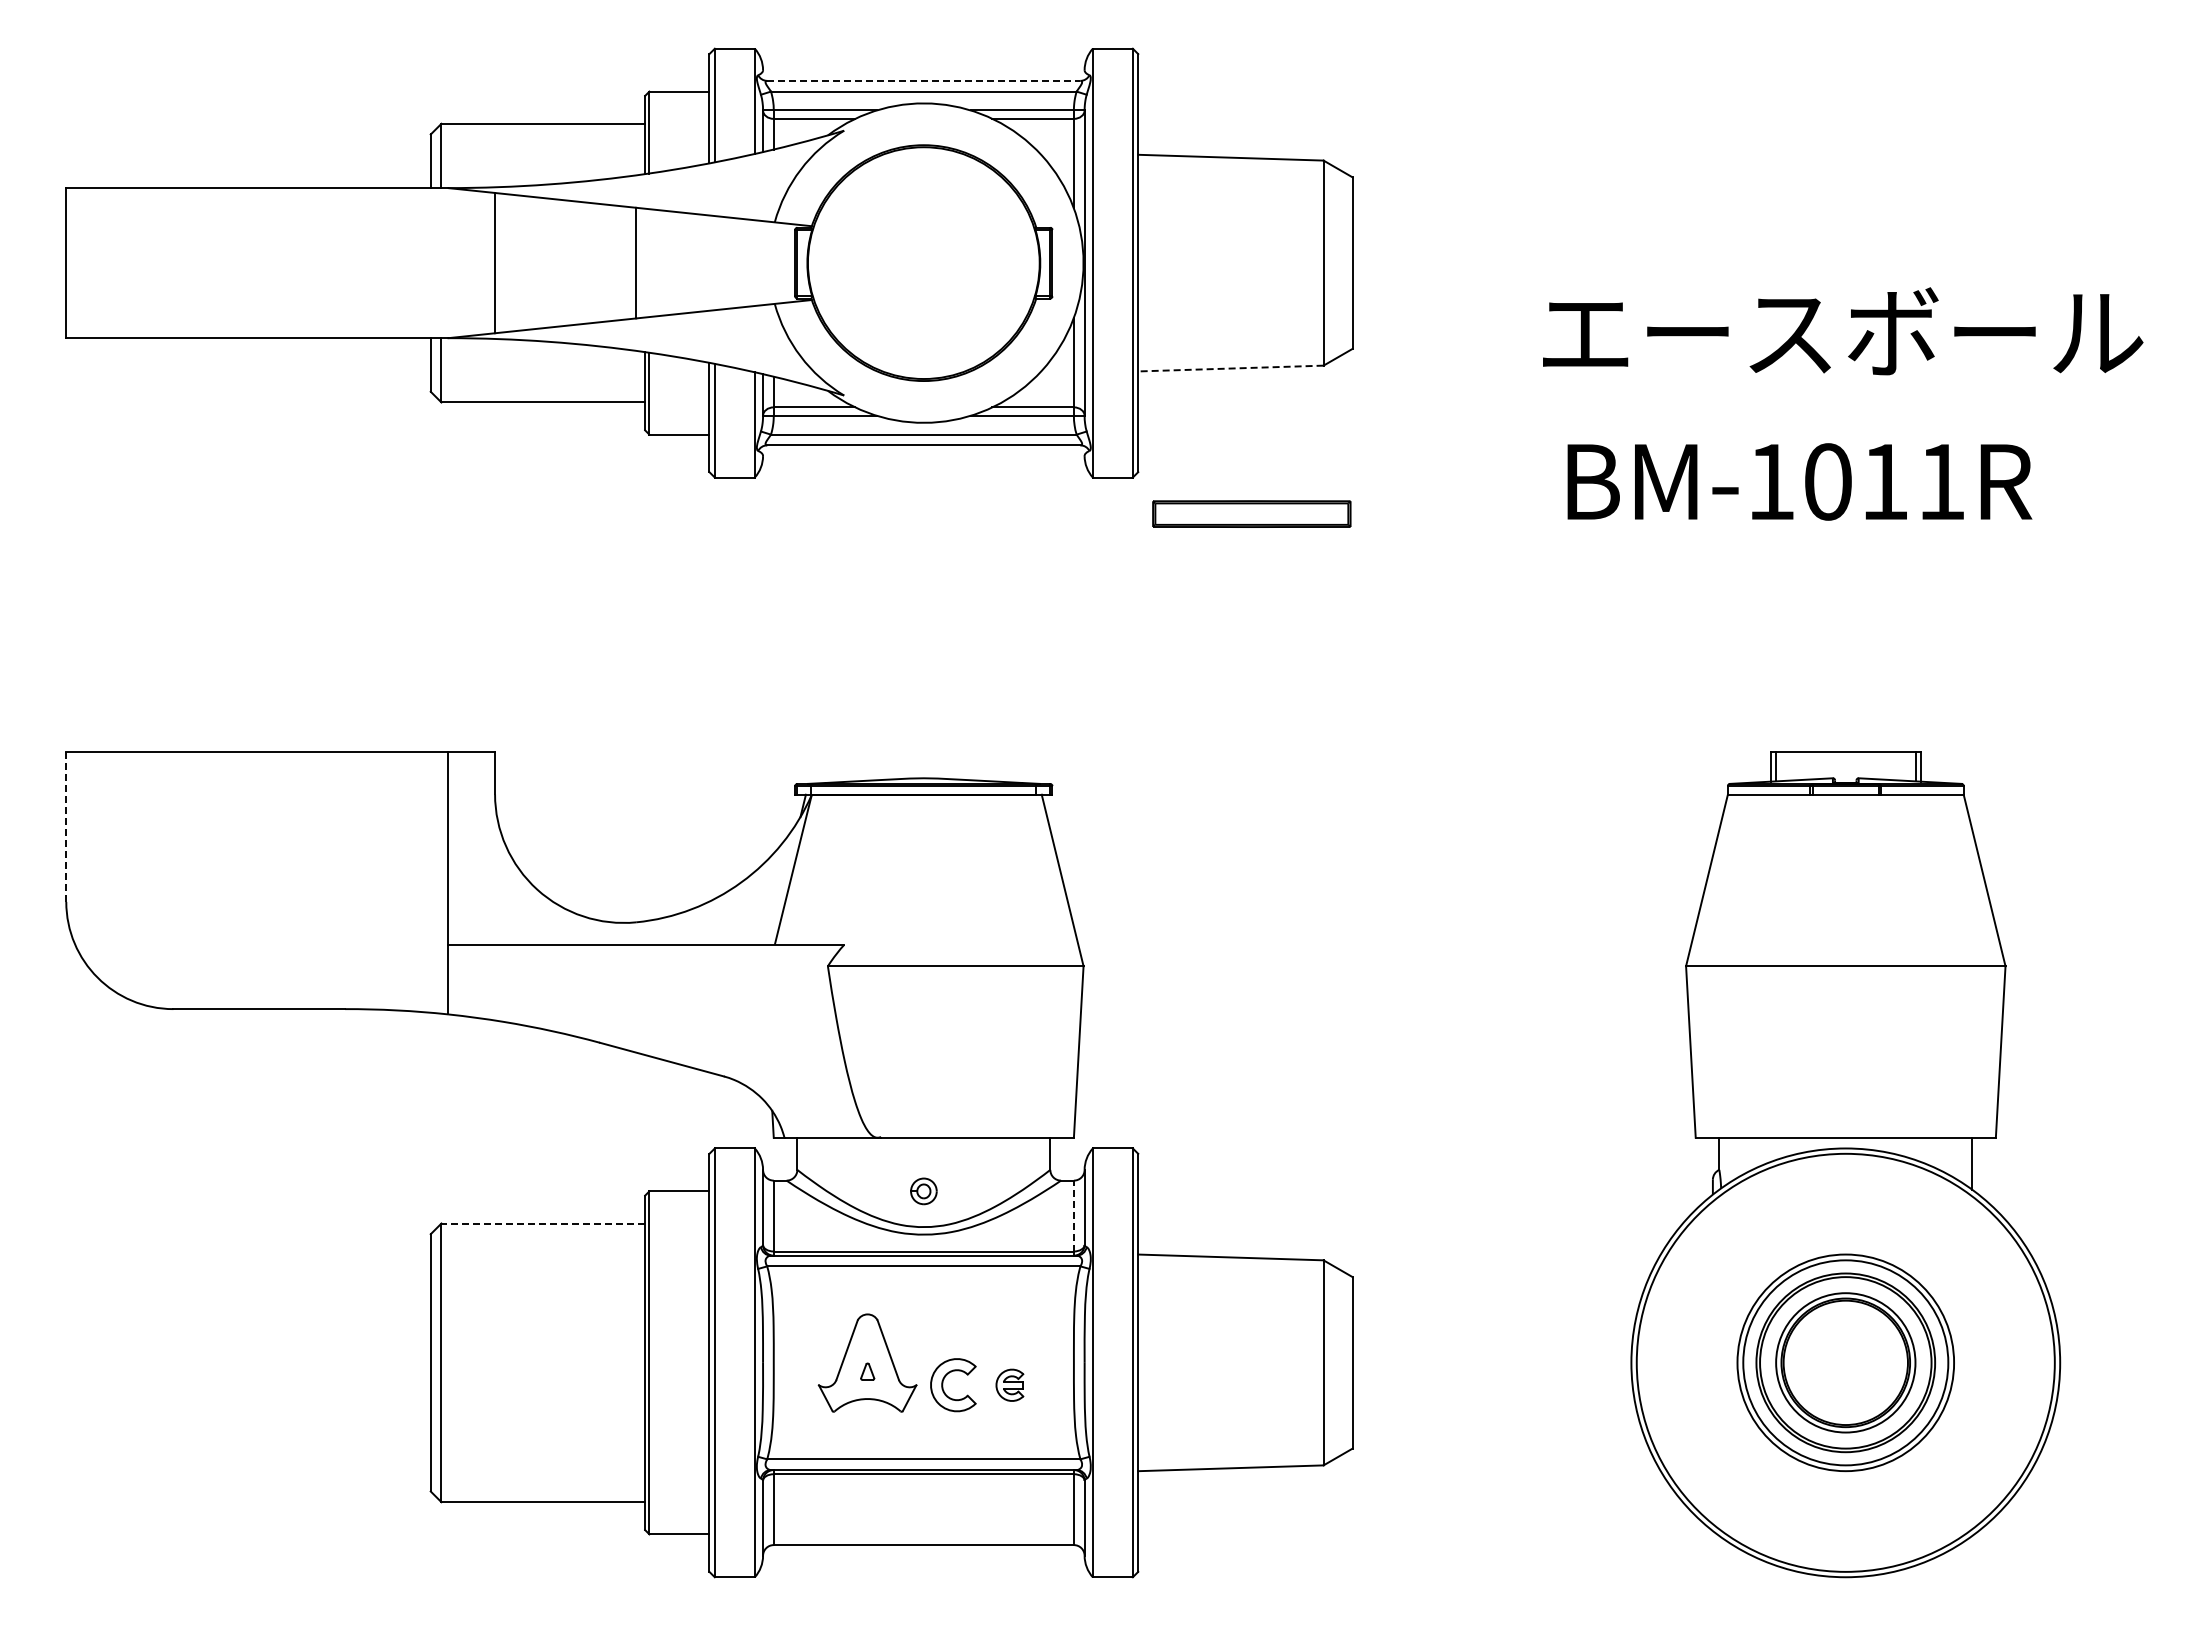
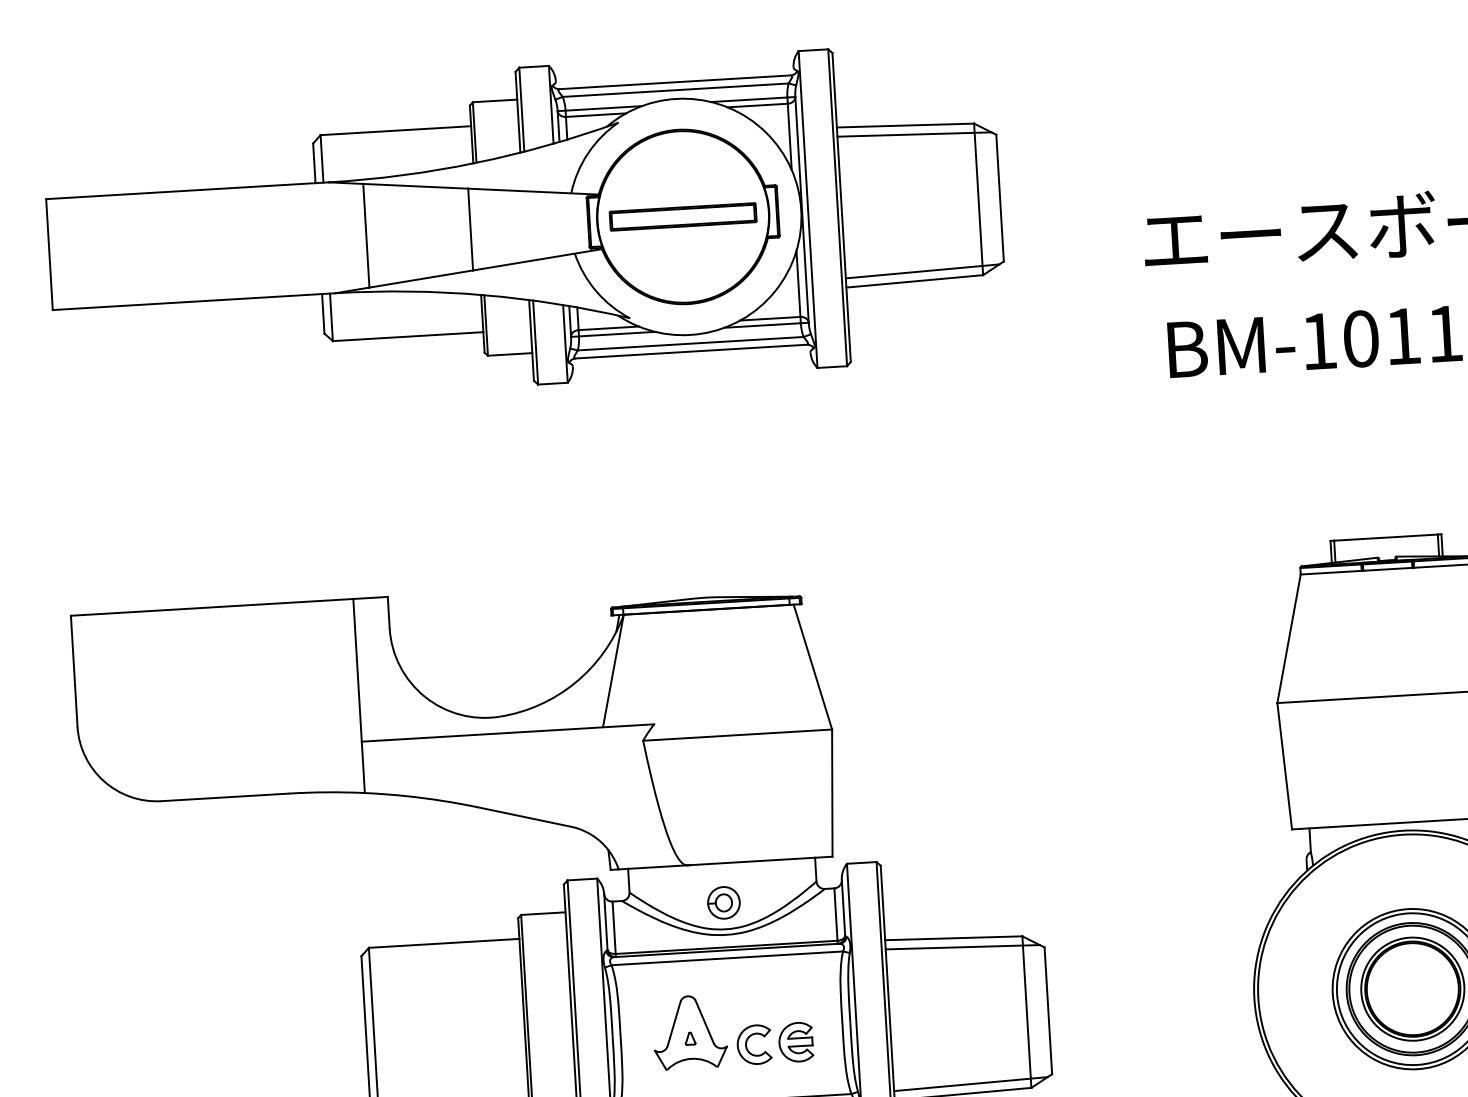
line: (923, 80) -> (674, 82), dashed -> solid
line: (1242, 170) -> (914, 134), added
line: (1242, 355) -> (922, 271), added
line: (1230, 368) -> (914, 281), dashed -> solid
part: (1251, 513) -> (682, 216), moved
line: (66, 826) -> (74, 670), dashed -> solid
part: (923, 1191) -> (723, 903), size x1.67
line: (1073, 1215) -> (835, 914), dashed -> solid
line: (543, 1223) -> (444, 943), dashed -> solid
line: (1242, 1270) -> (962, 947), added
part: (1009, 1385) -> (795, 1042), size x1.67
line: (1242, 1455) -> (971, 1084), added

